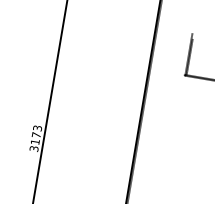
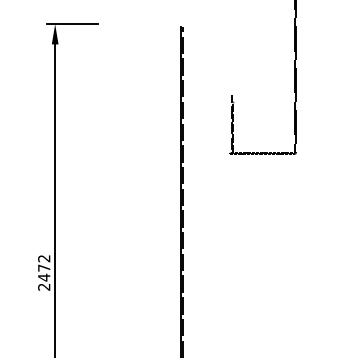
text: (36, 138) -> (44, 272), 3173 -> 2472

